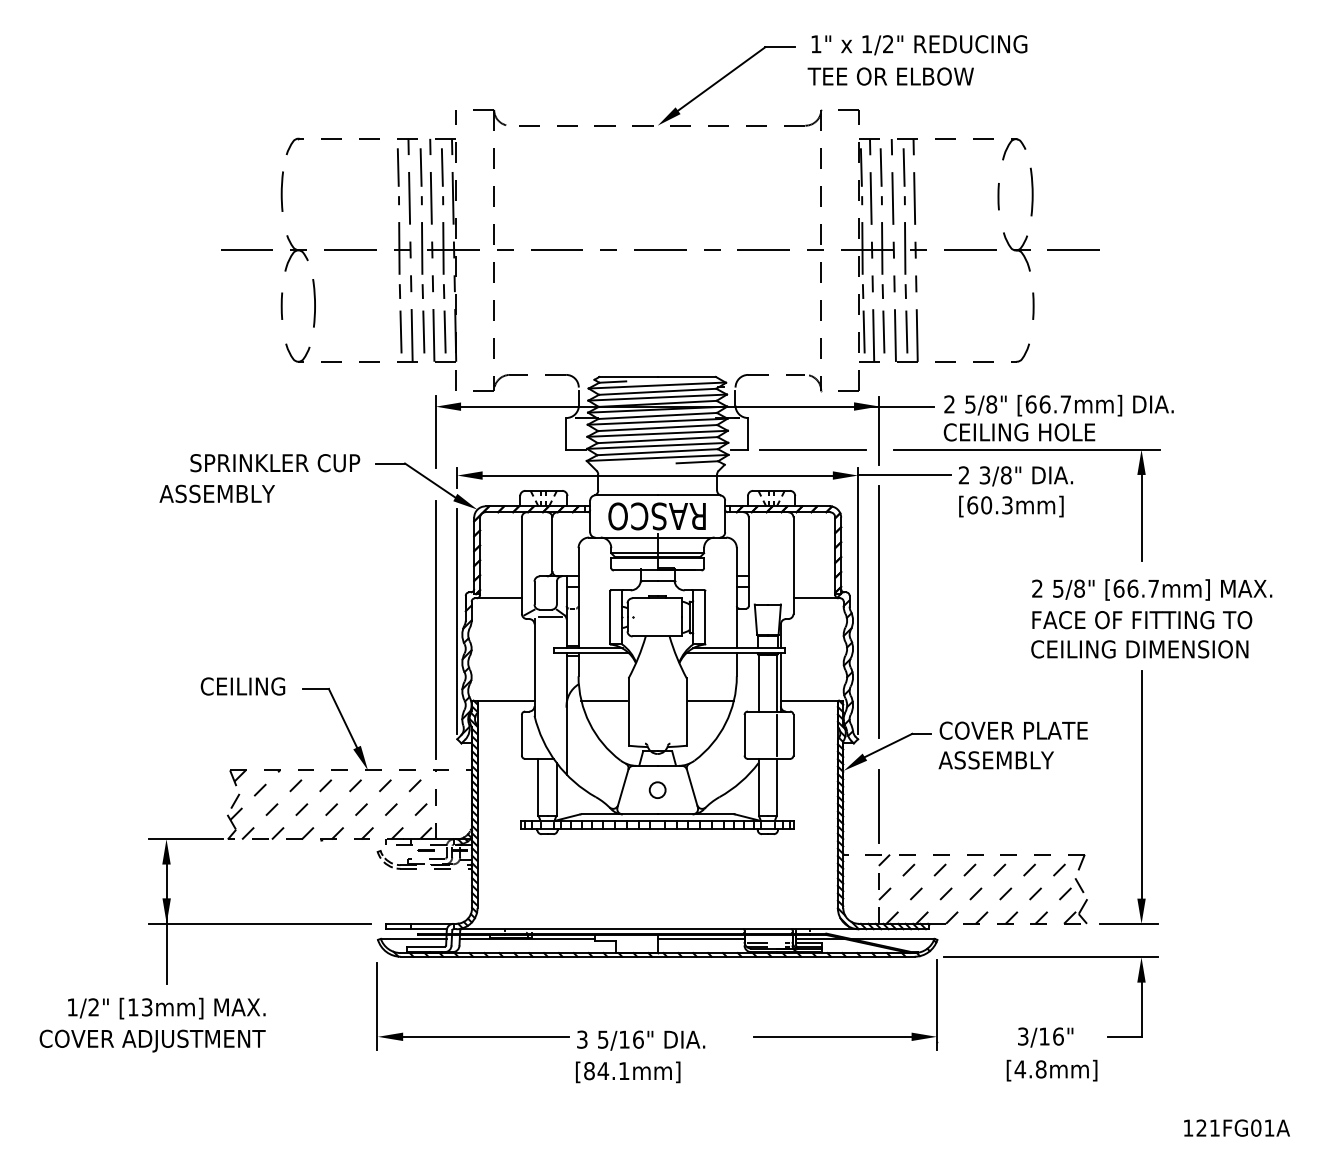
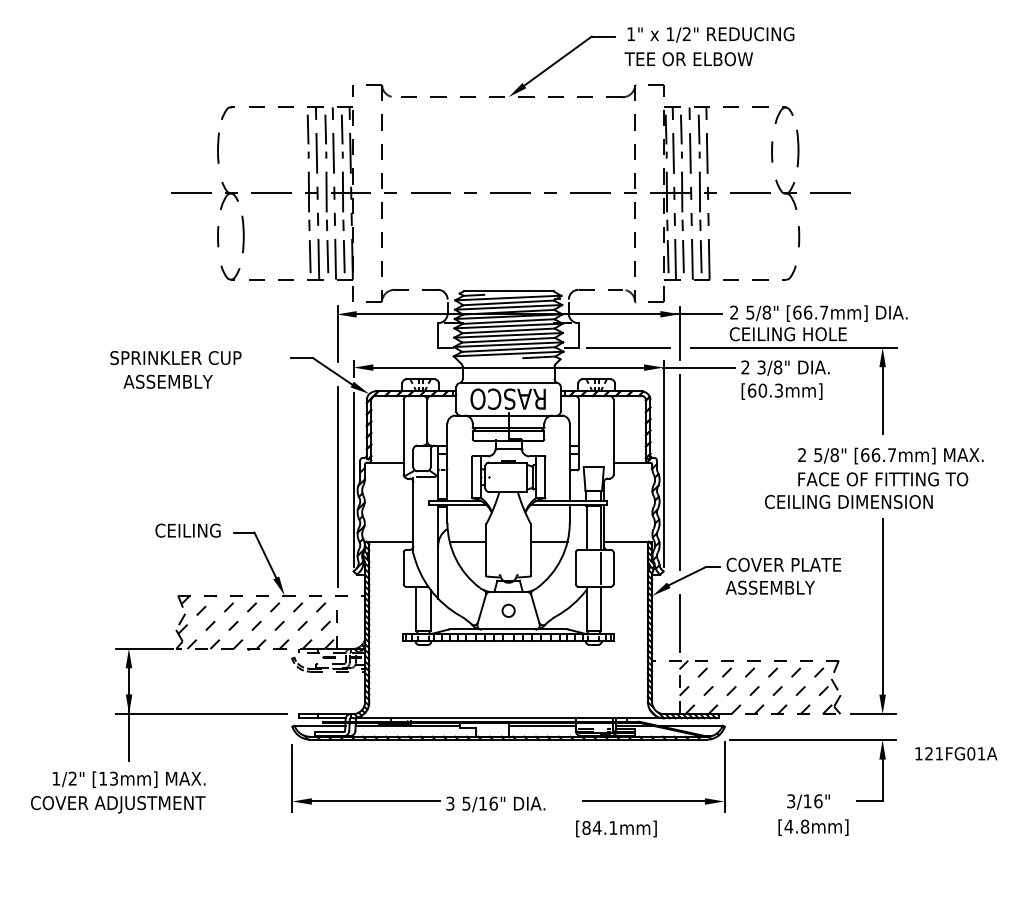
text: (275, 463) -> (176, 358), moved
text: (1139, 649) -> (848, 502), moved
text: (628, 1072) -> (616, 829), moved
text: (1236, 1127) -> (956, 753), moved

